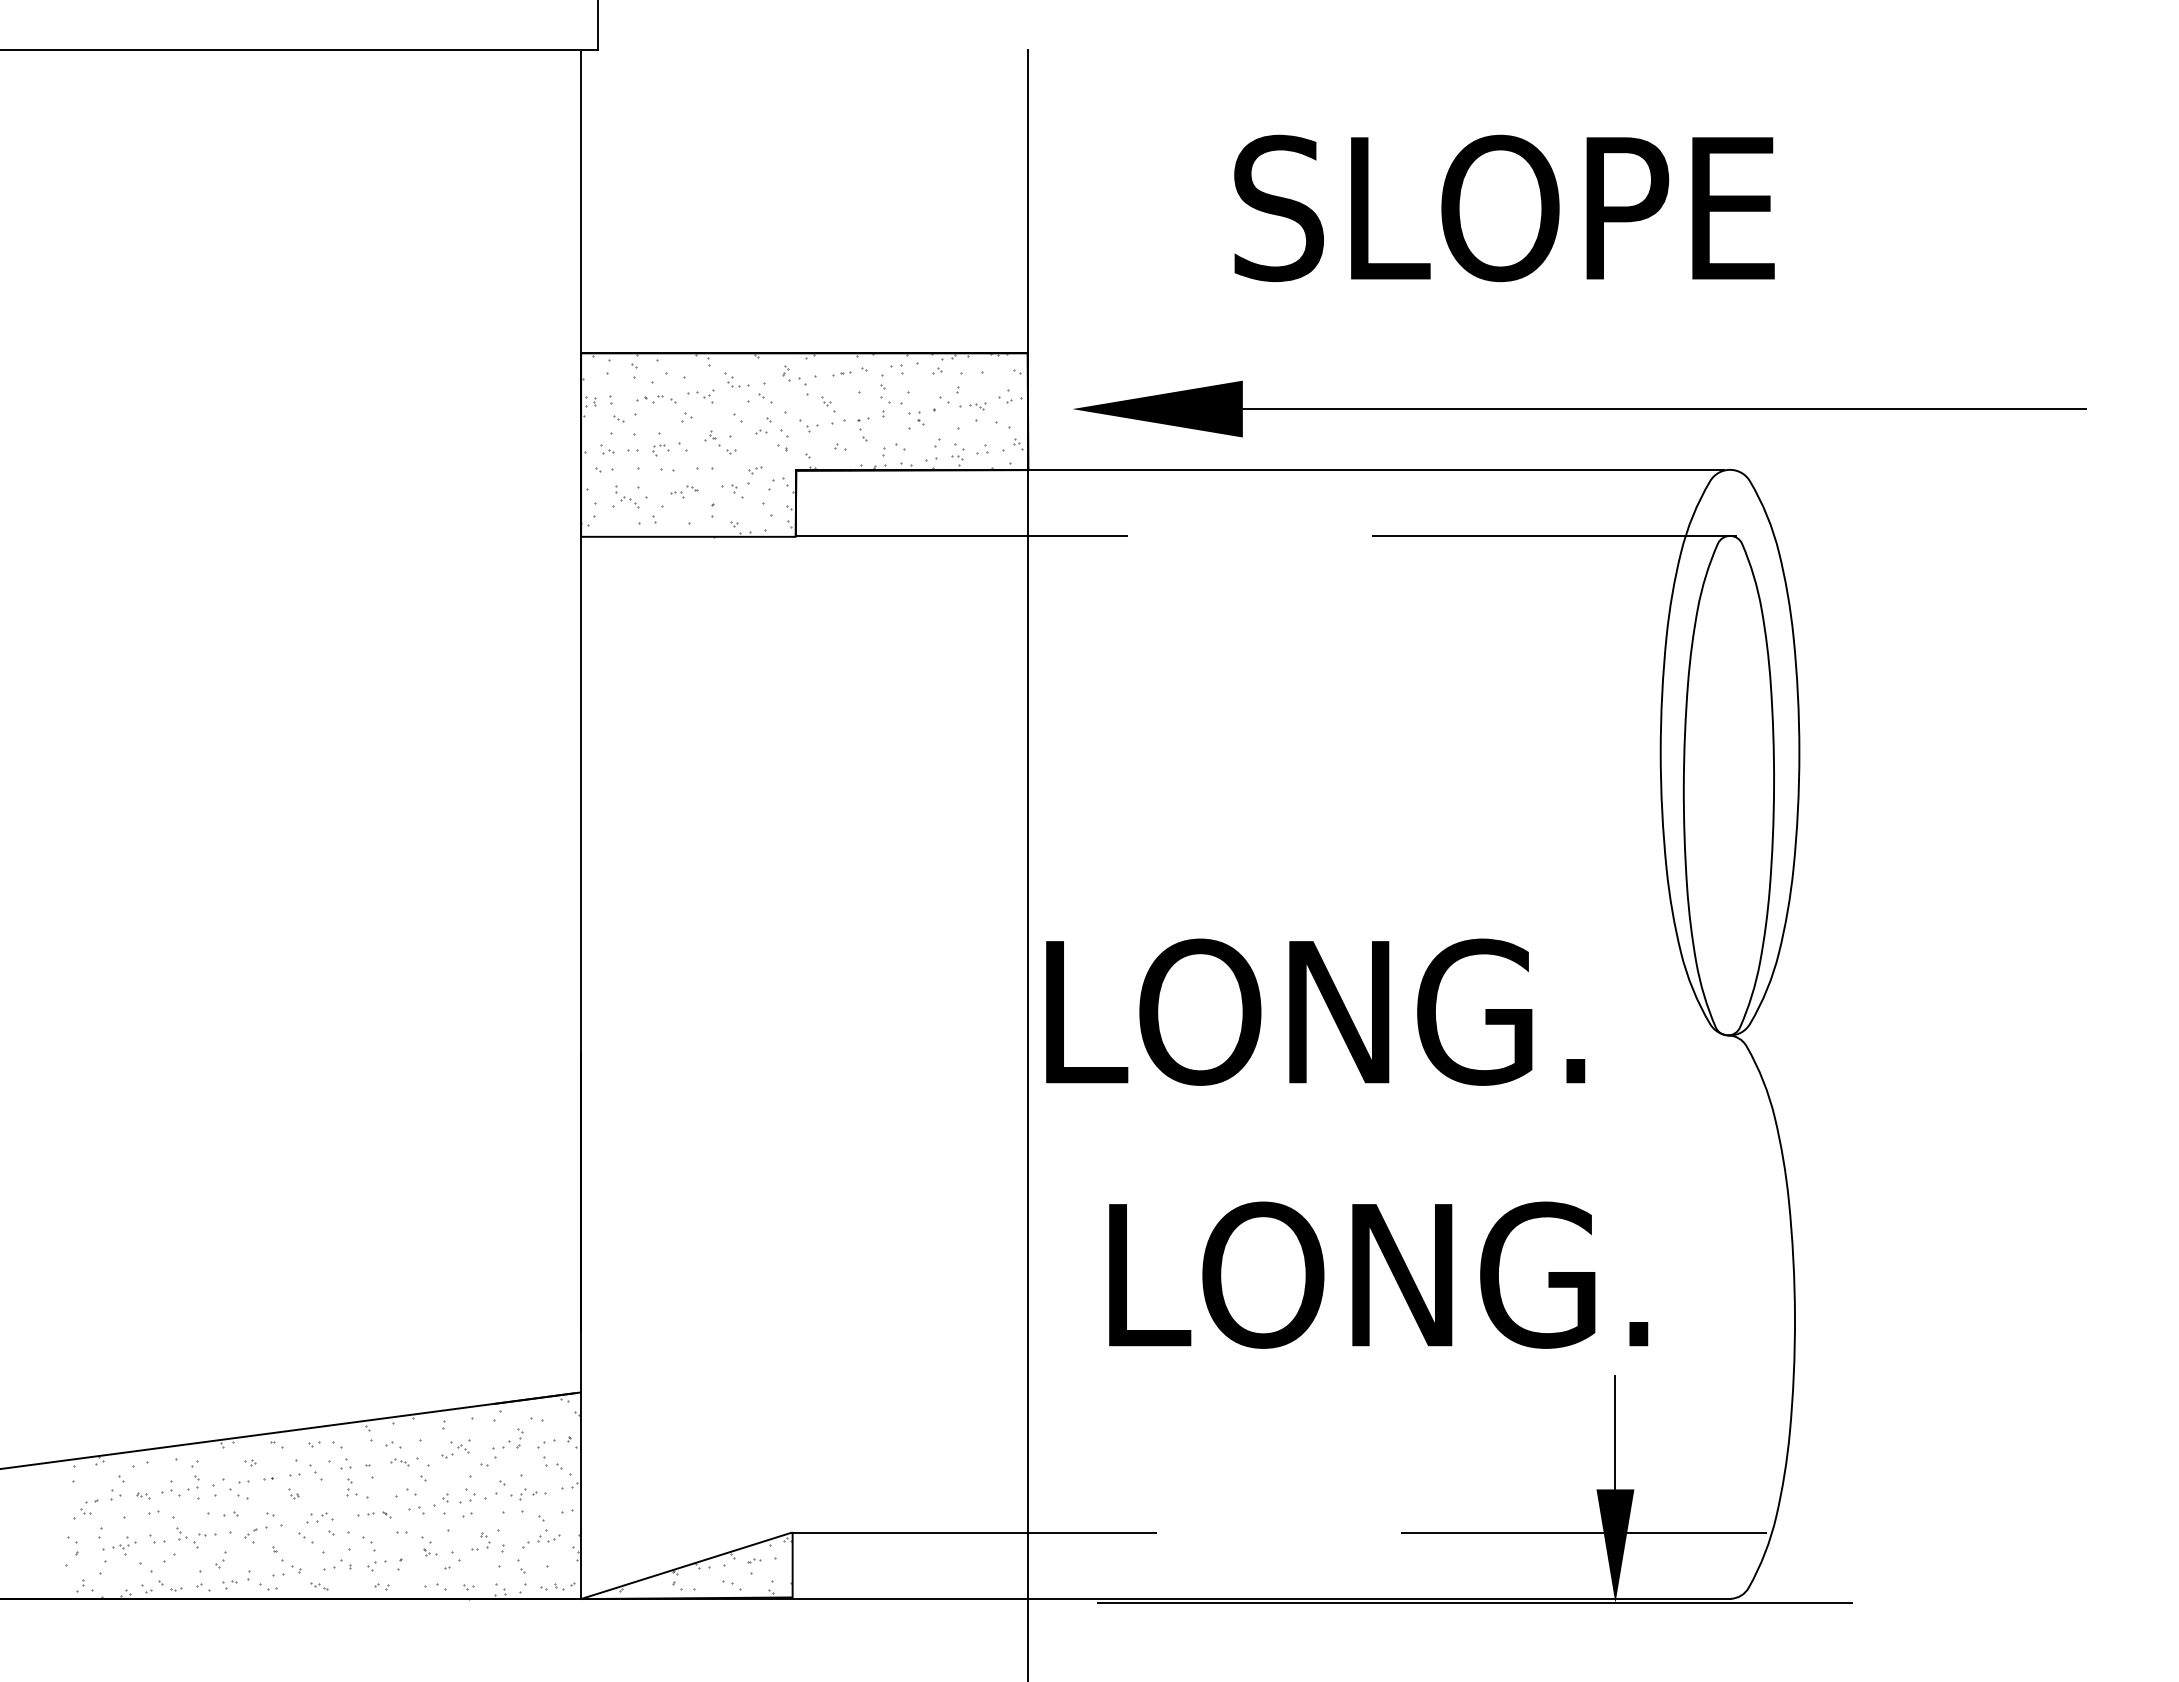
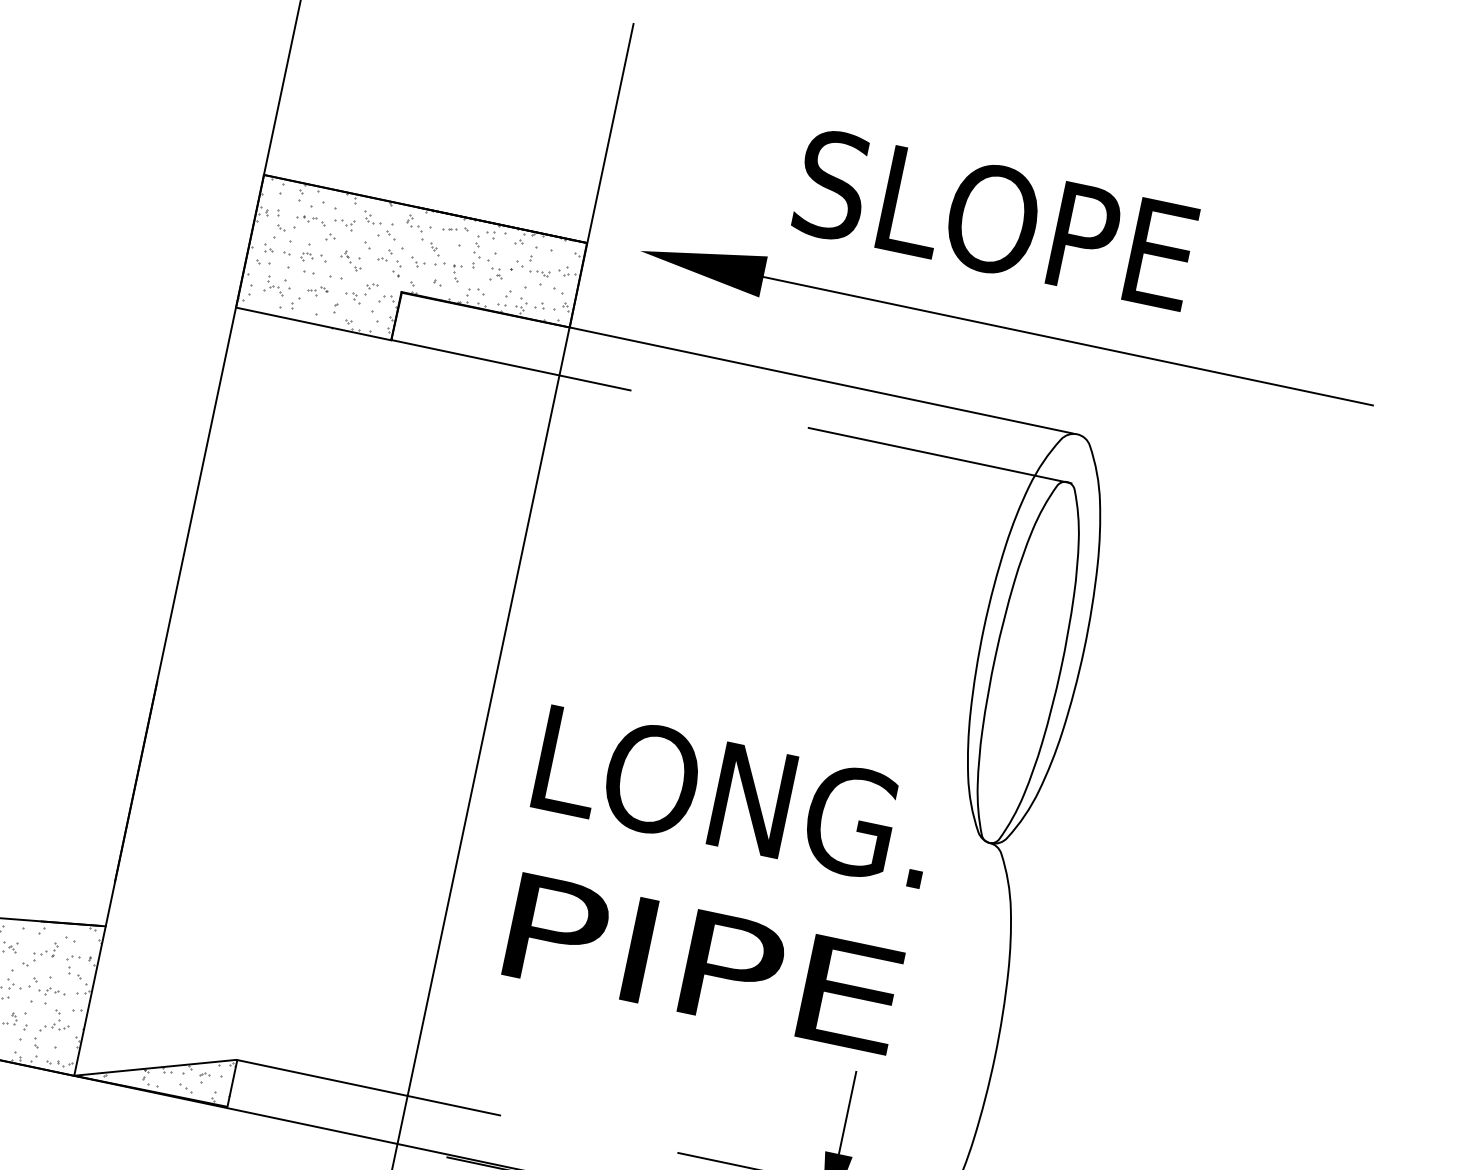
text: (1504, 208) -> (995, 219), moved
part: (1579, 408) -> (1007, 327), moved
text: (1315, 1011) -> (735, 796), moved
text: (1379, 1274) -> (701, 962), LONG. -> PIPE

